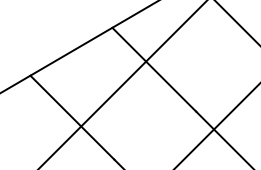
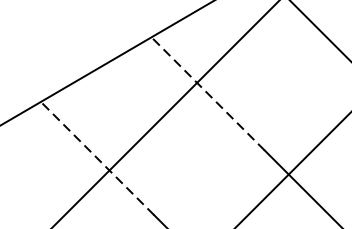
line: (153, 69) -> (207, 93), solid -> dashed
line: (72, 117) -> (97, 158), solid -> dashed

